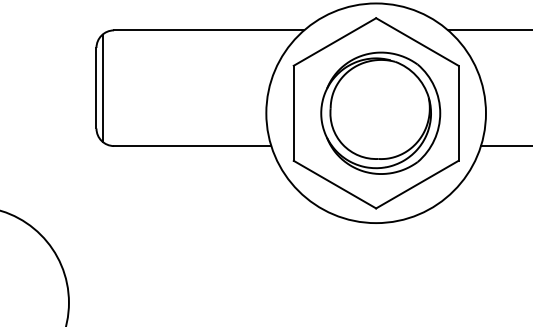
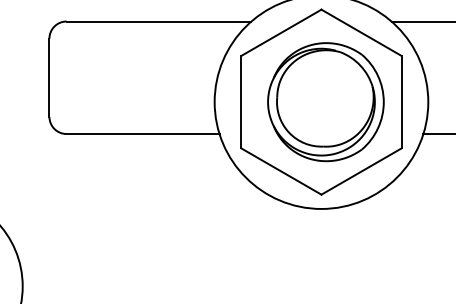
line: (102, 87) -> (55, 77), removed

